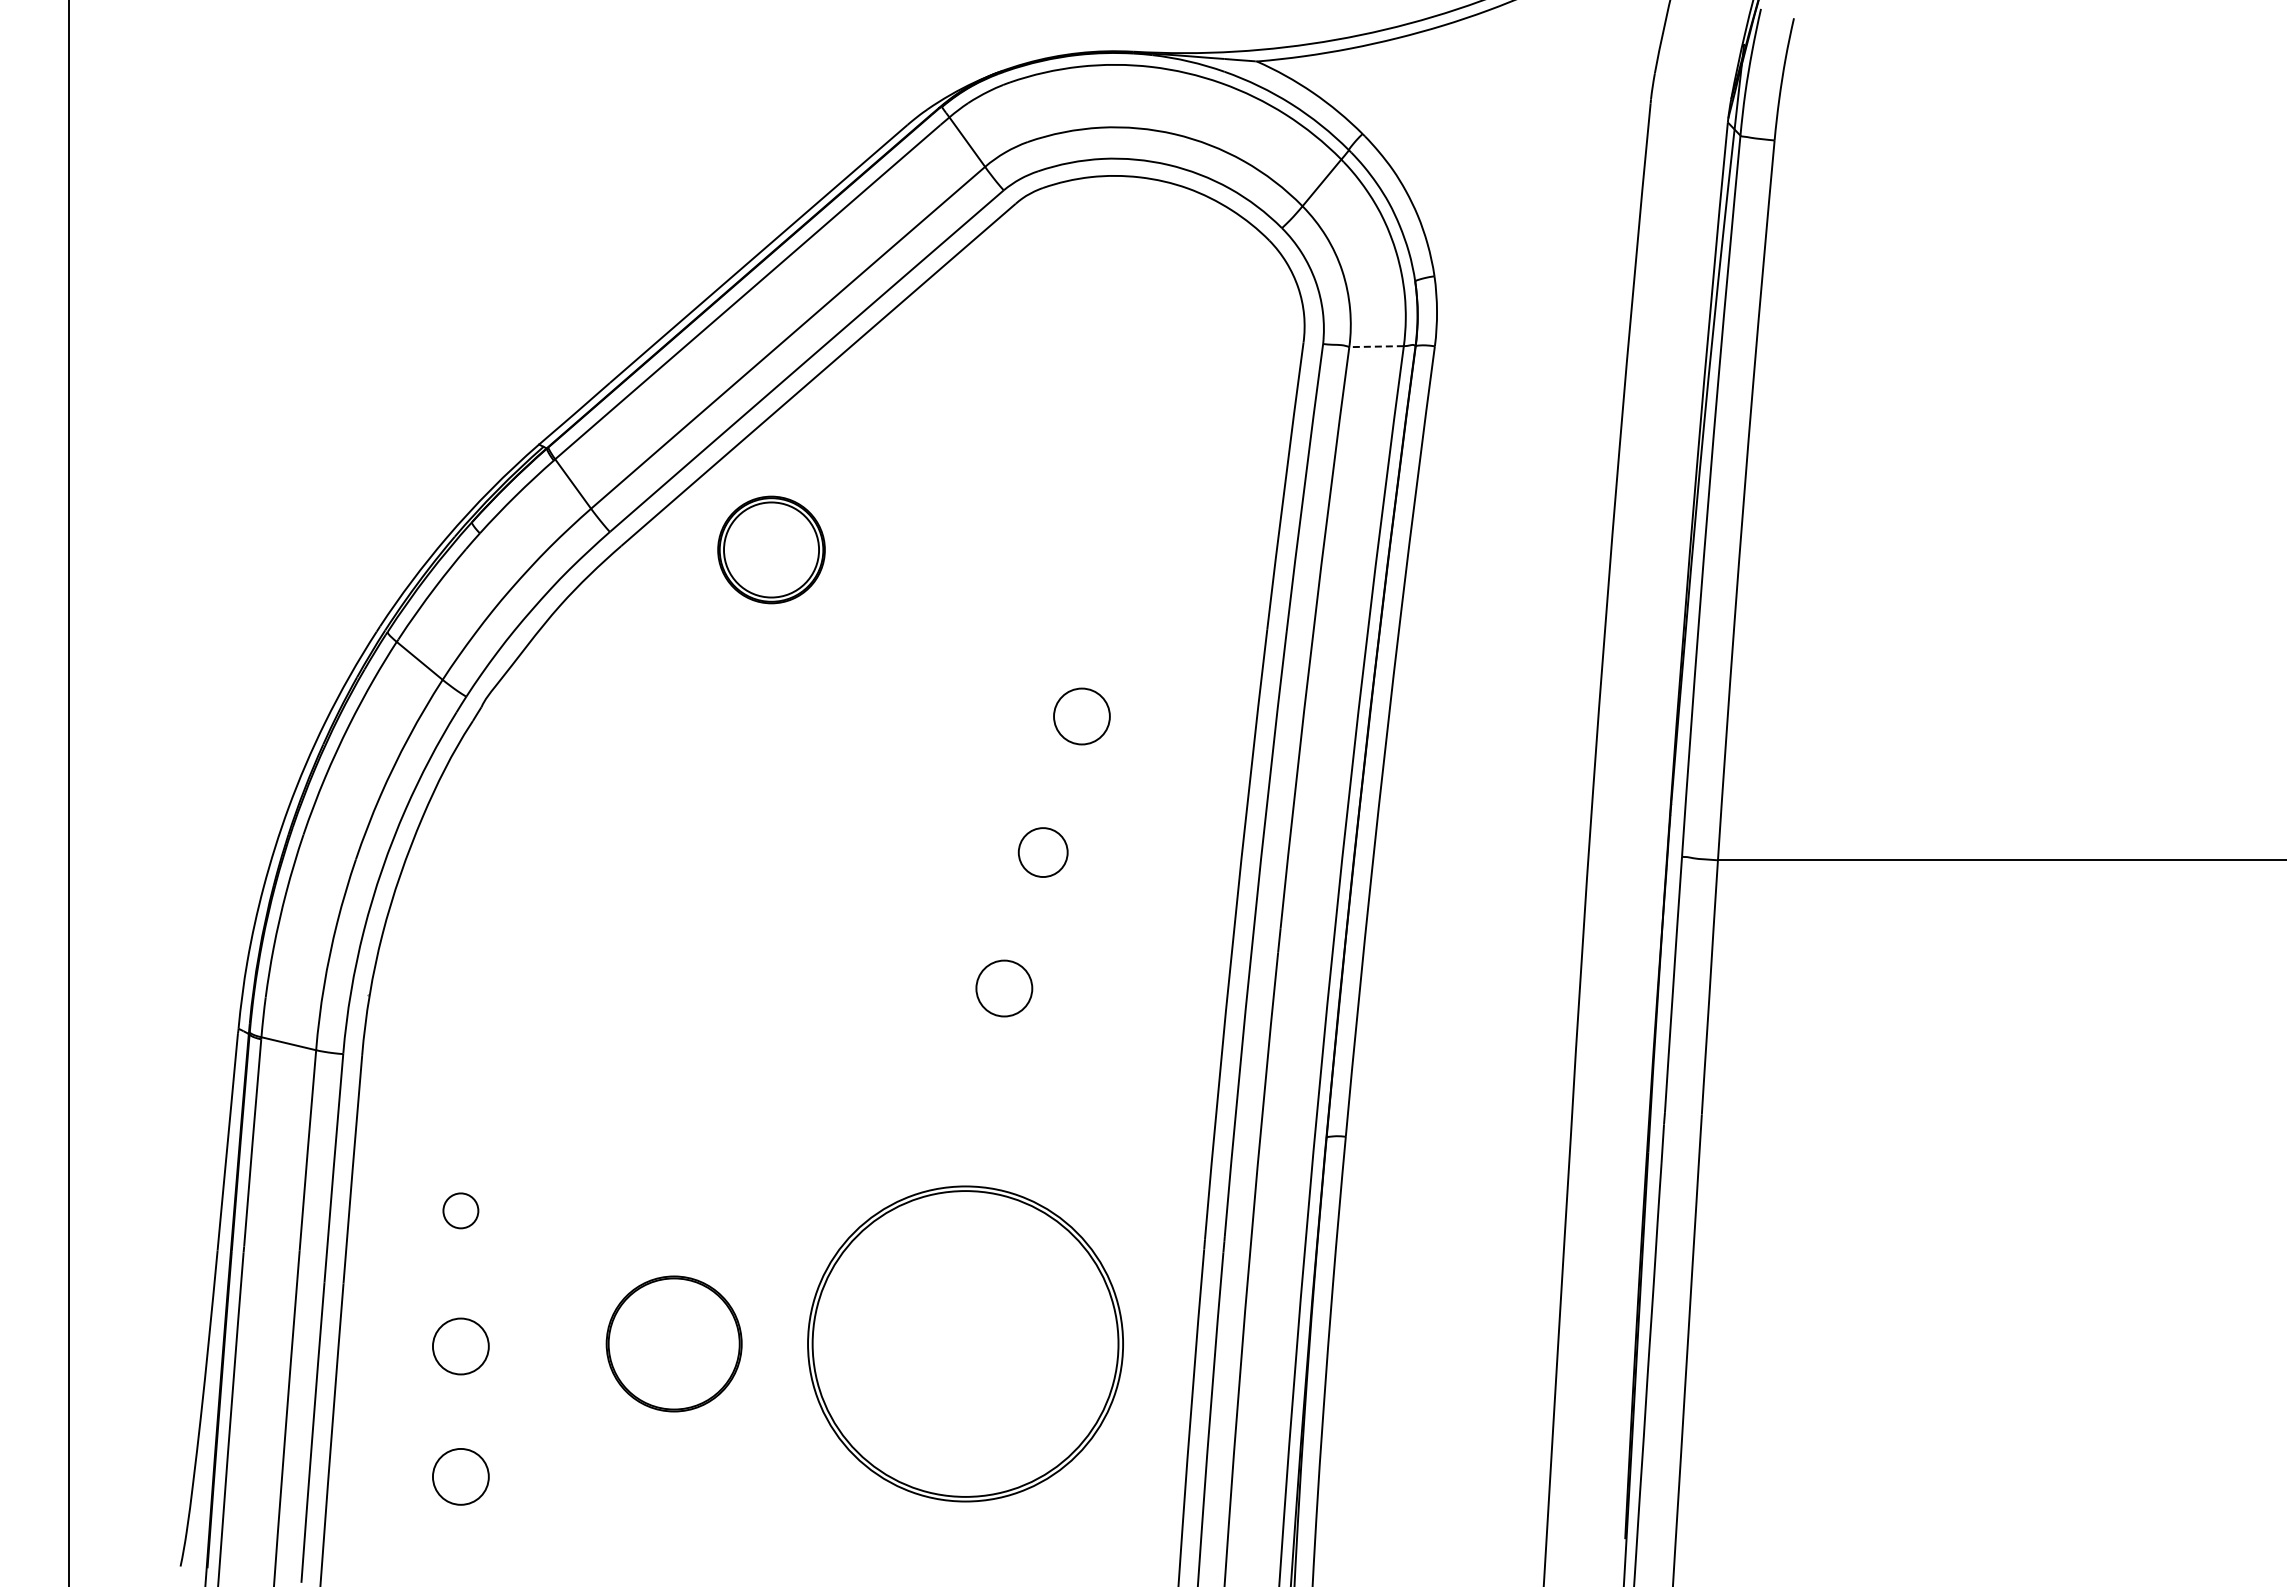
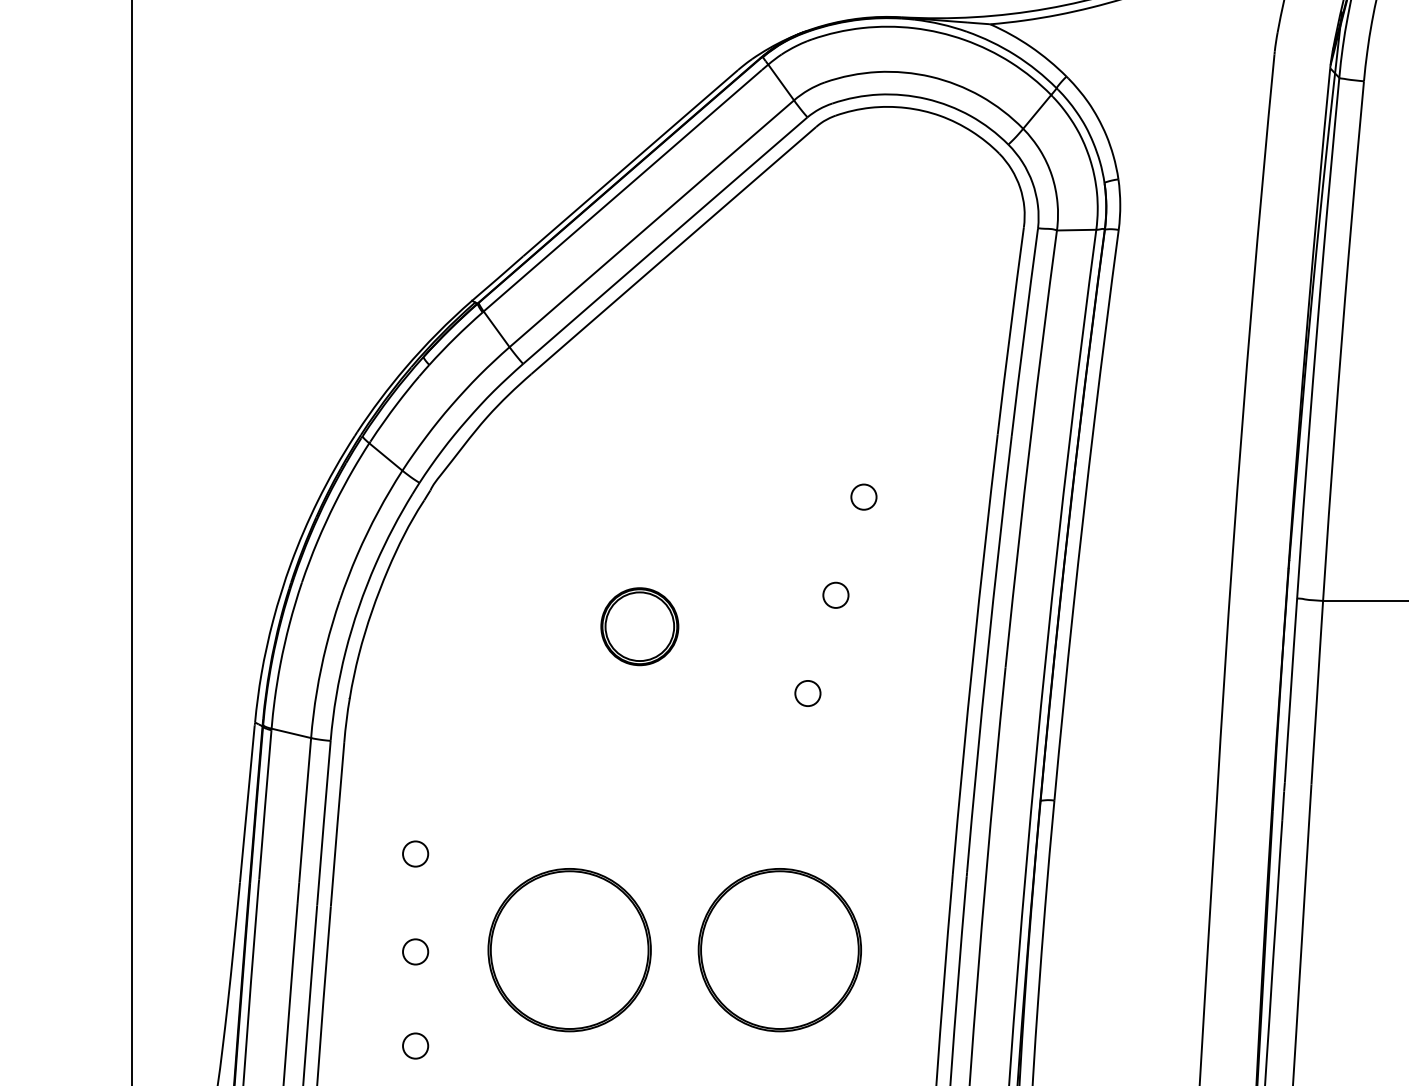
line: (1376, 346) -> (1076, 230), dashed -> solid
part: (771, 549) -> (639, 626), moved
circle: (1081, 716) -> (863, 497), size x0.62
circle: (1042, 852) -> (835, 595), size x0.71
circle: (1003, 988) -> (807, 693), size x0.62
part: (673, 1343) -> (569, 949), size x1.67
part: (965, 1343) -> (779, 949), size x0.71
circle: (460, 1346) -> (415, 951), size x0.62
circle: (460, 1476) -> (415, 1045), size x0.62

